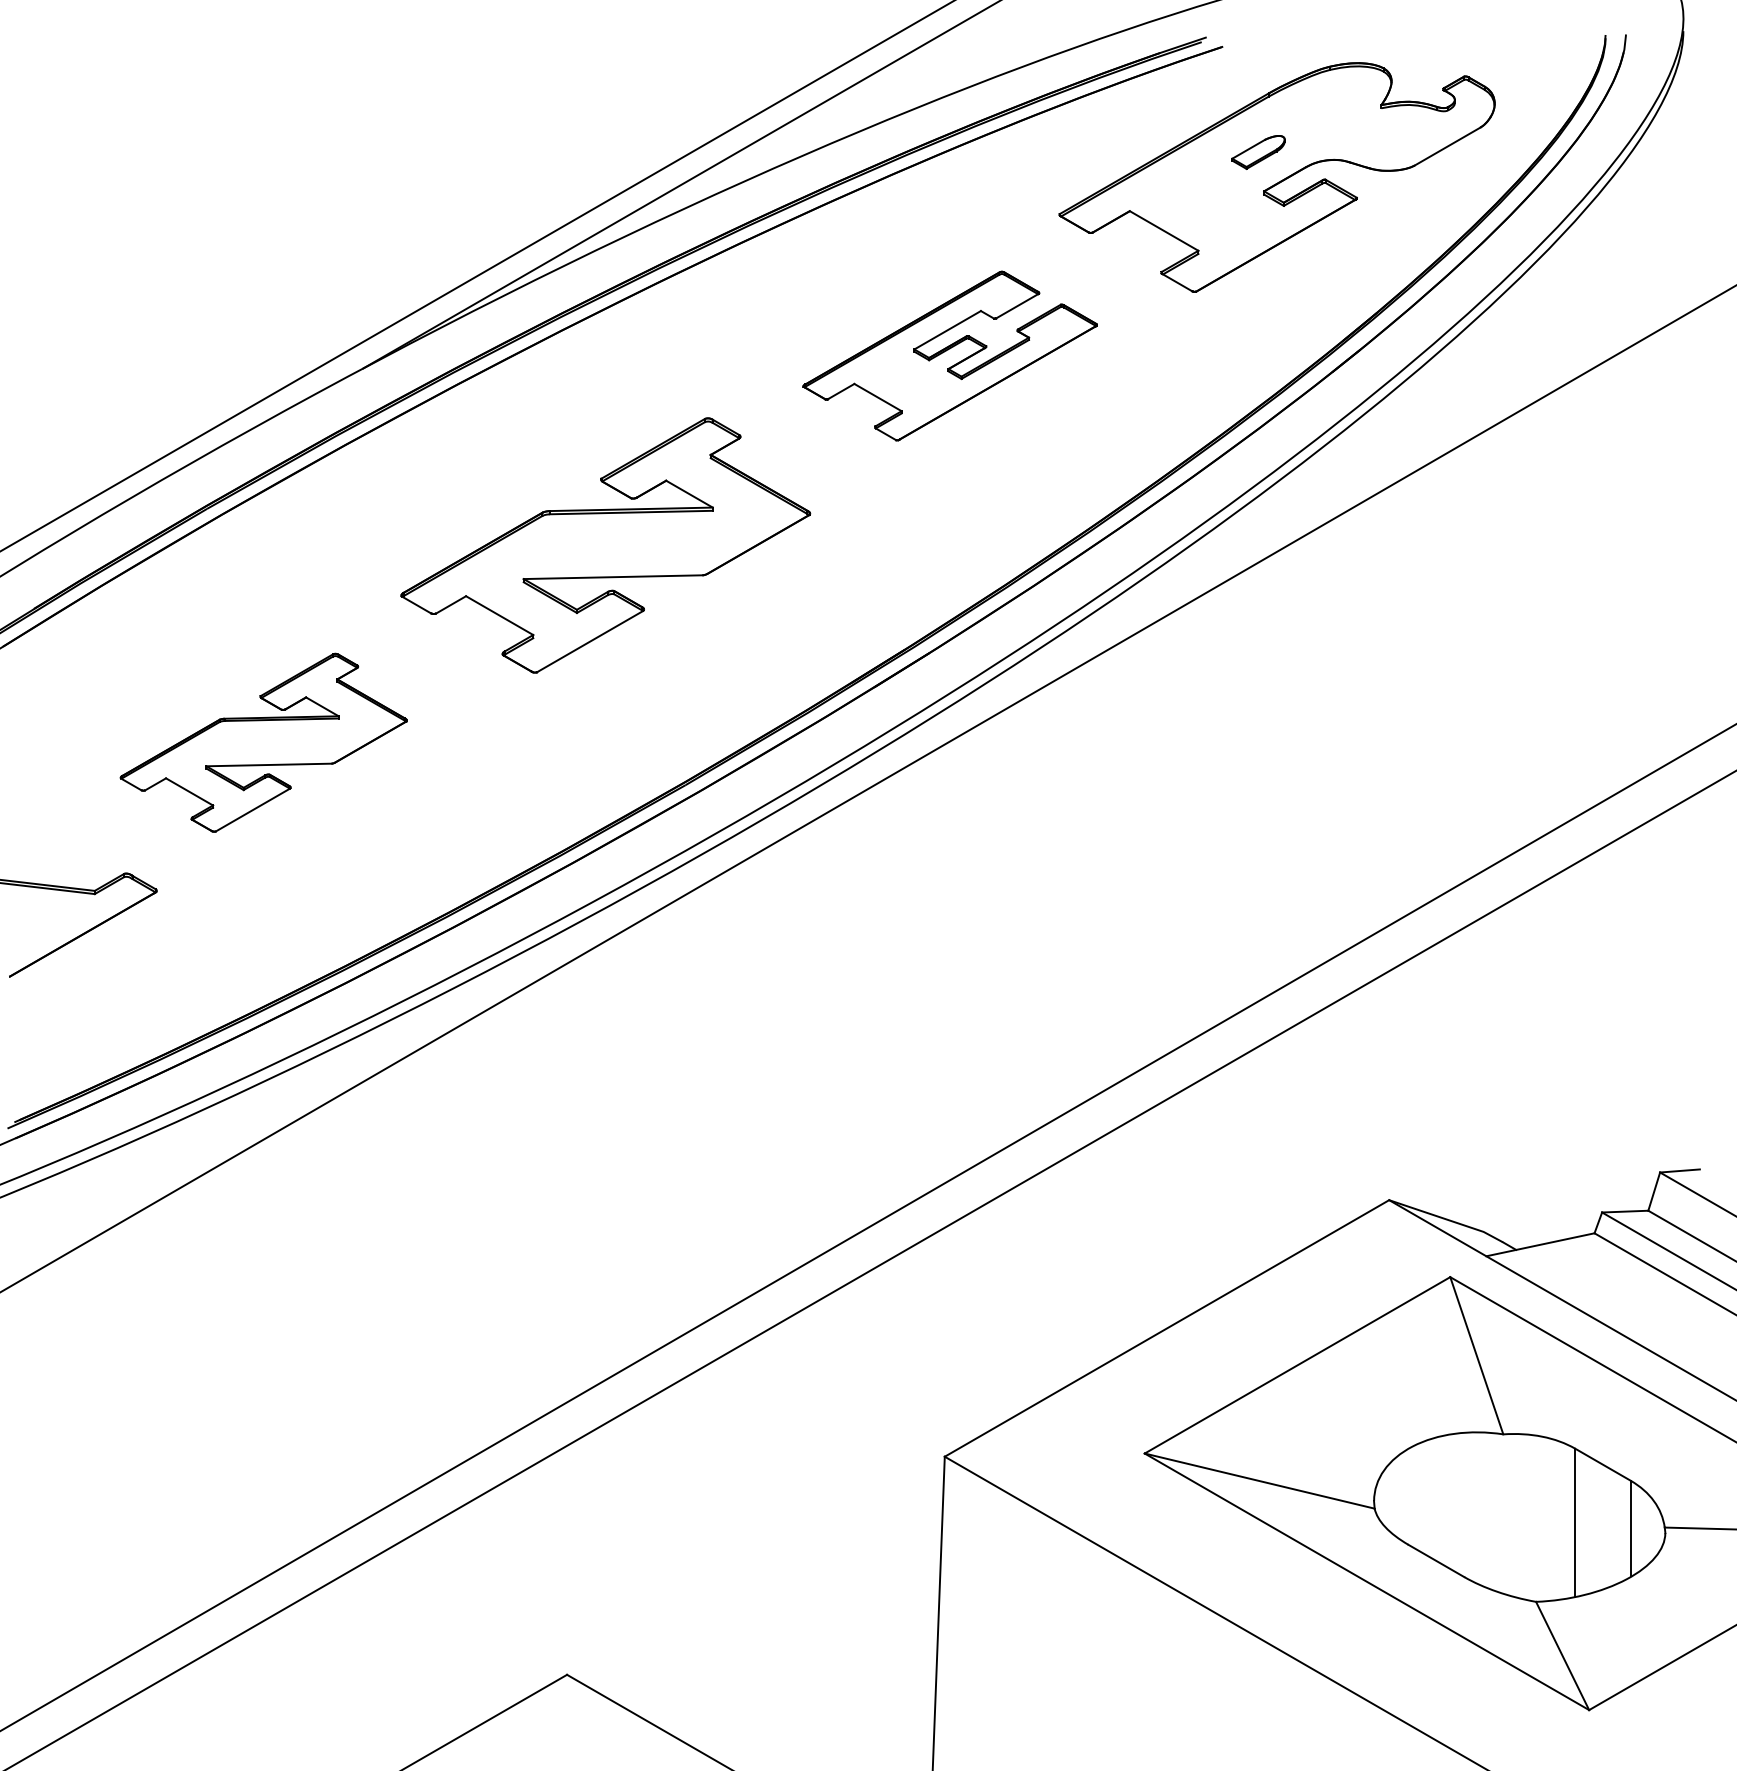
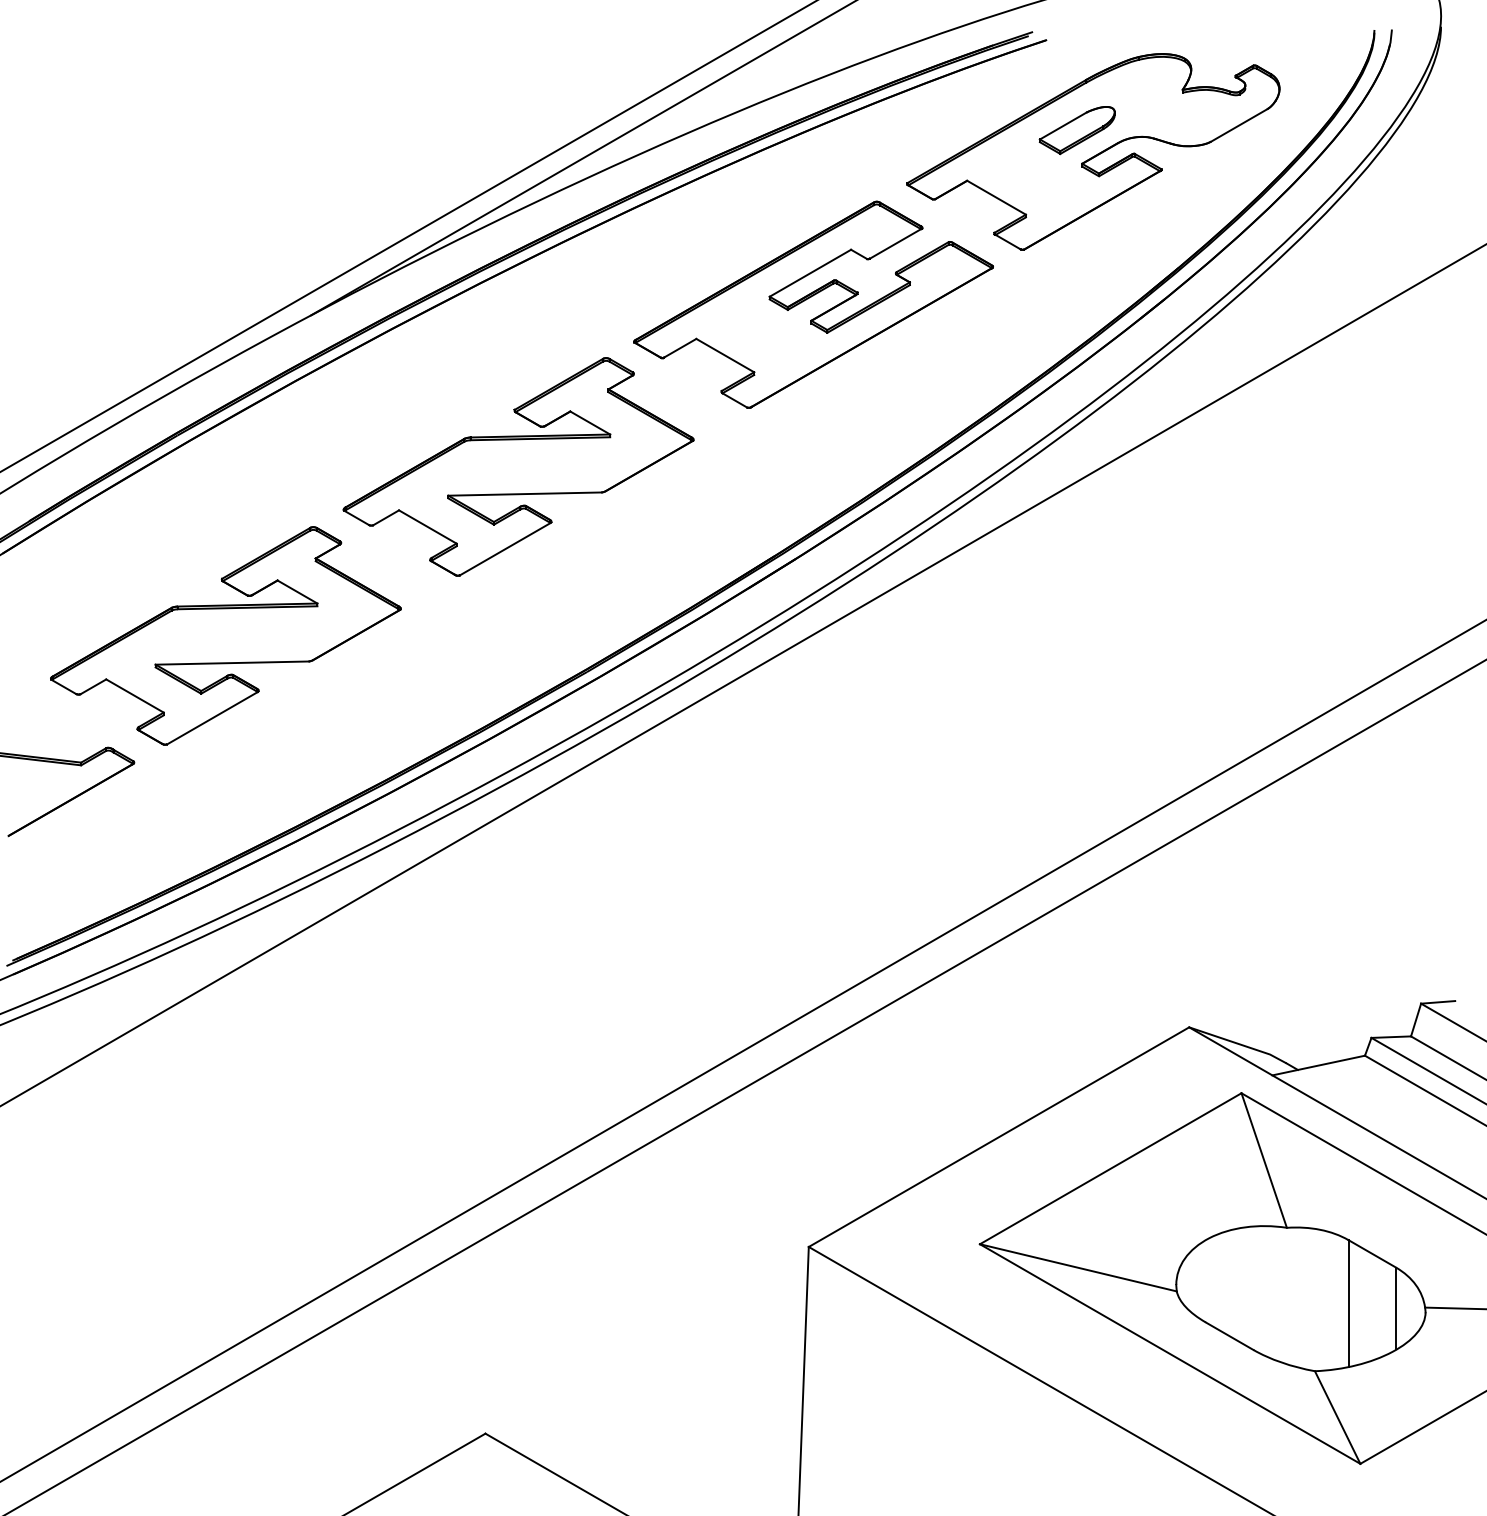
part: (1258, 152) -> (1077, 130), size x1.67
part: (949, 355) -> (812, 304), size x1.43
part: (263, 742) -> (225, 635), size x1.43

